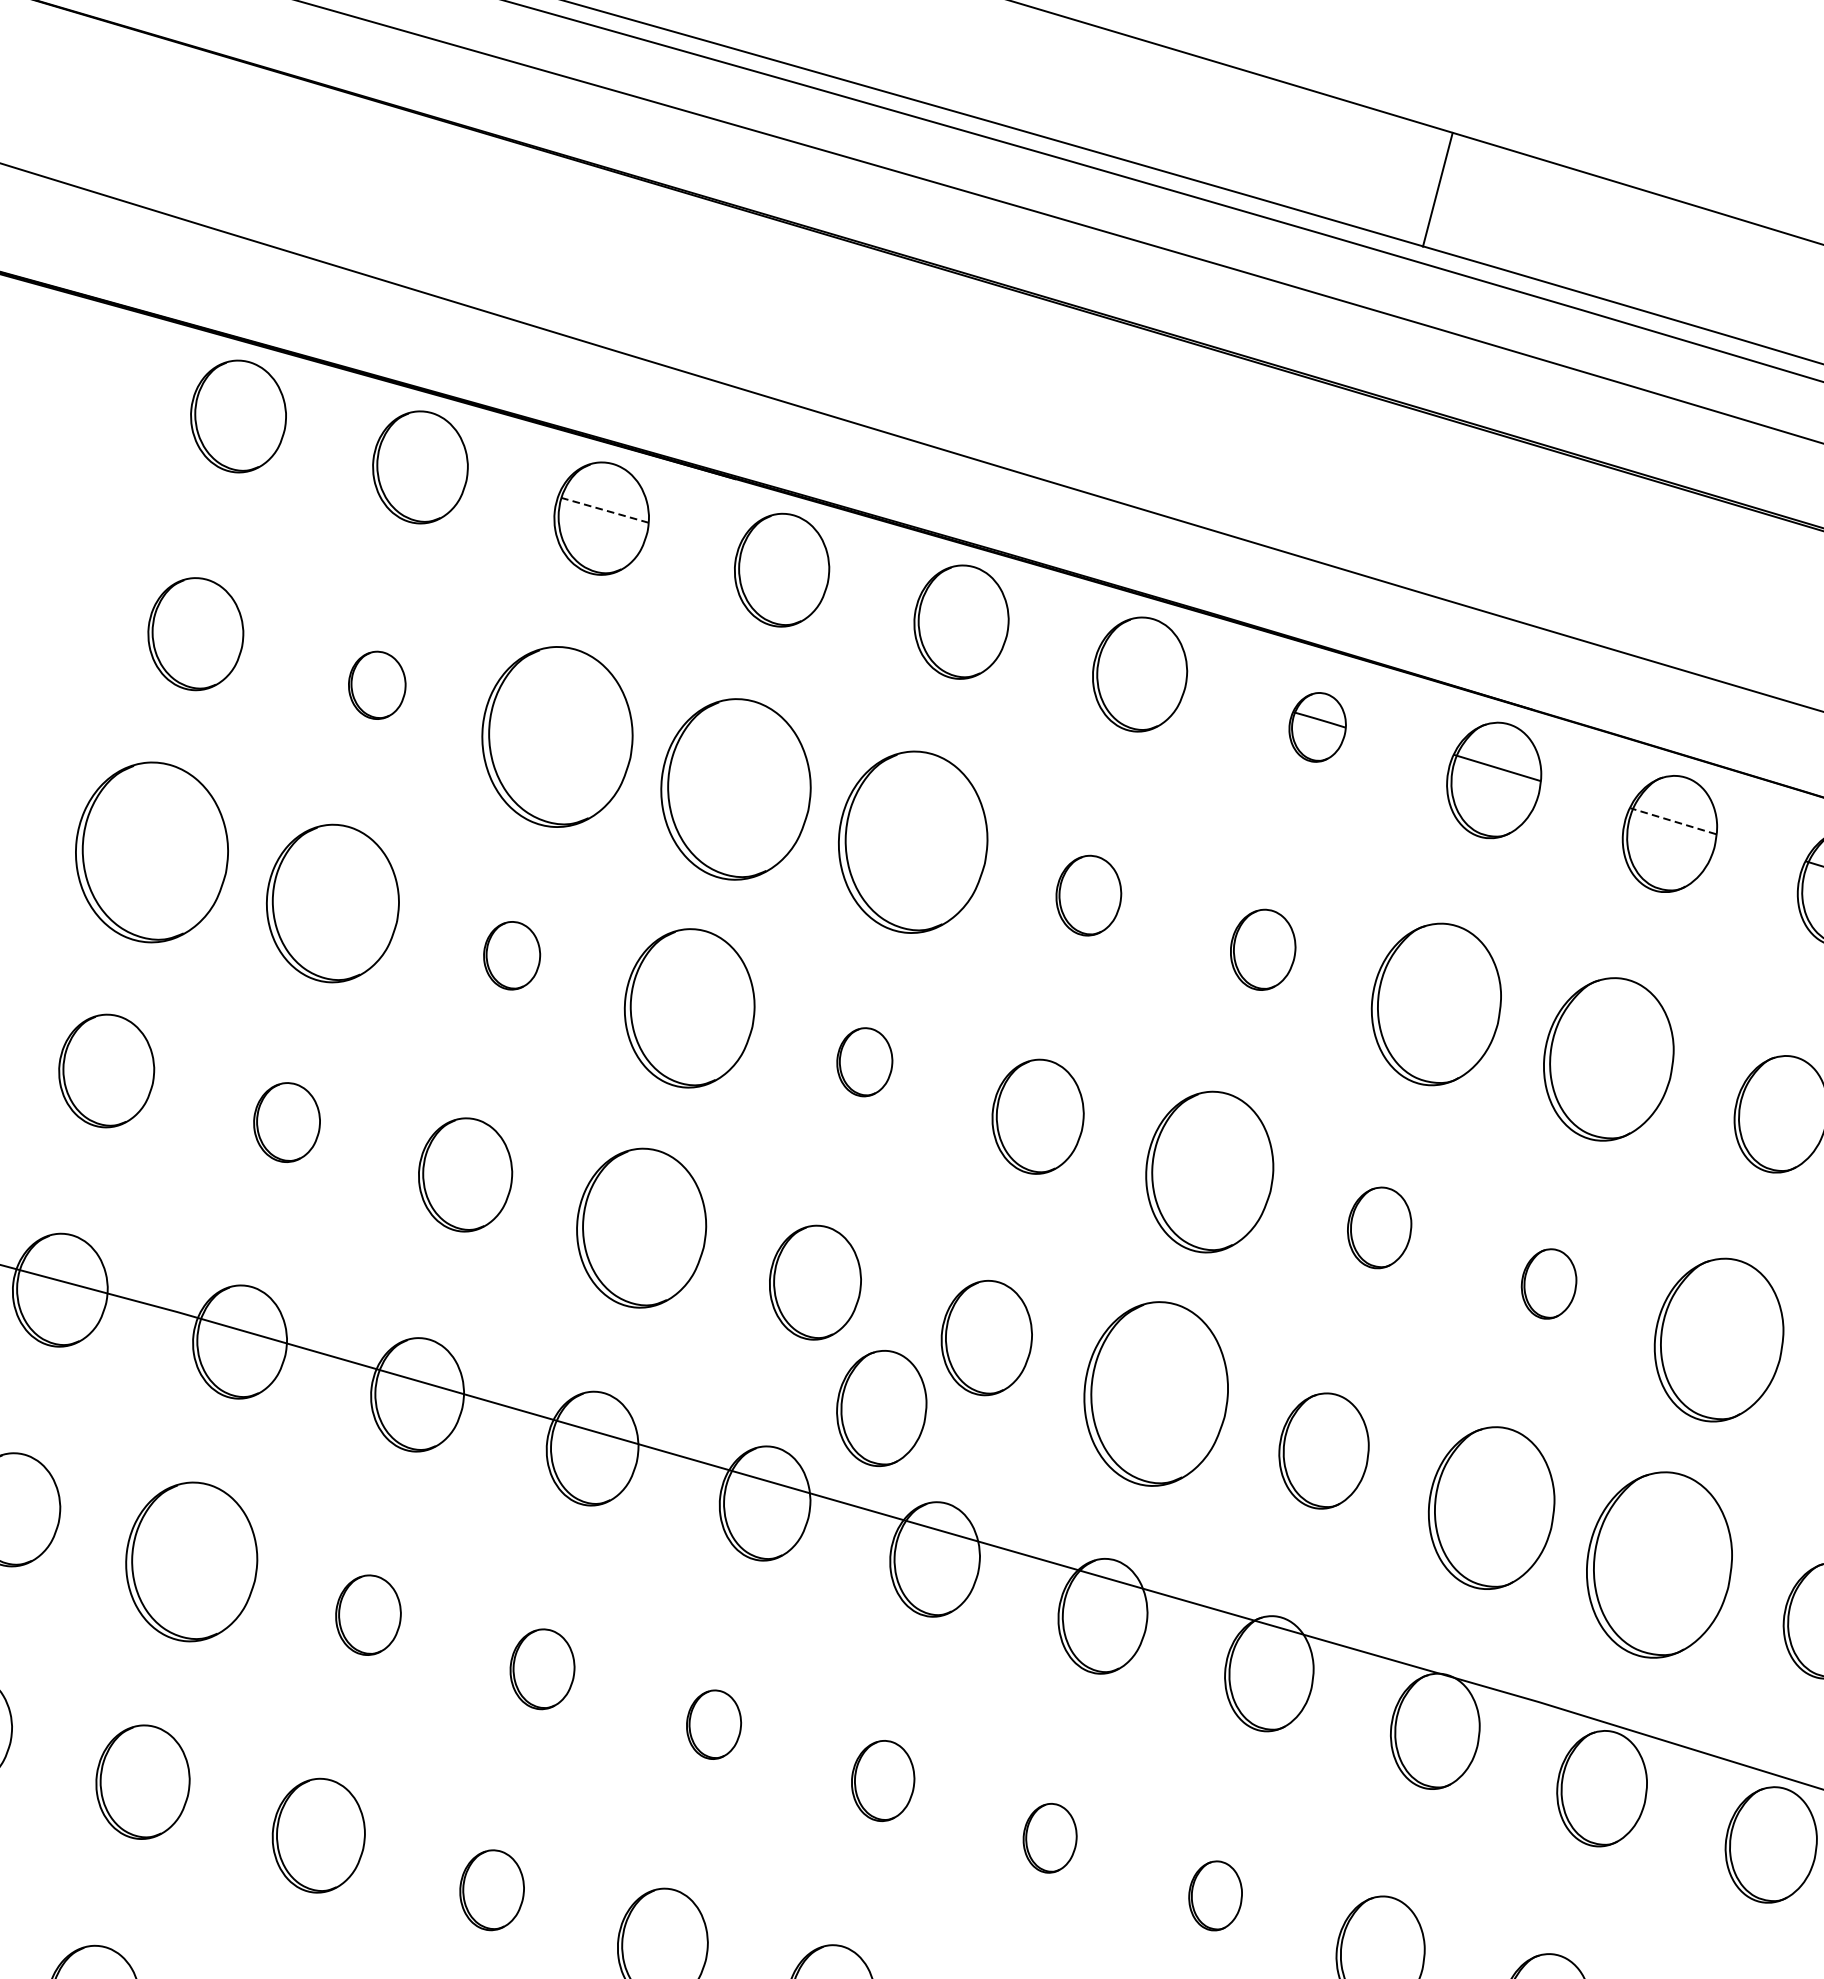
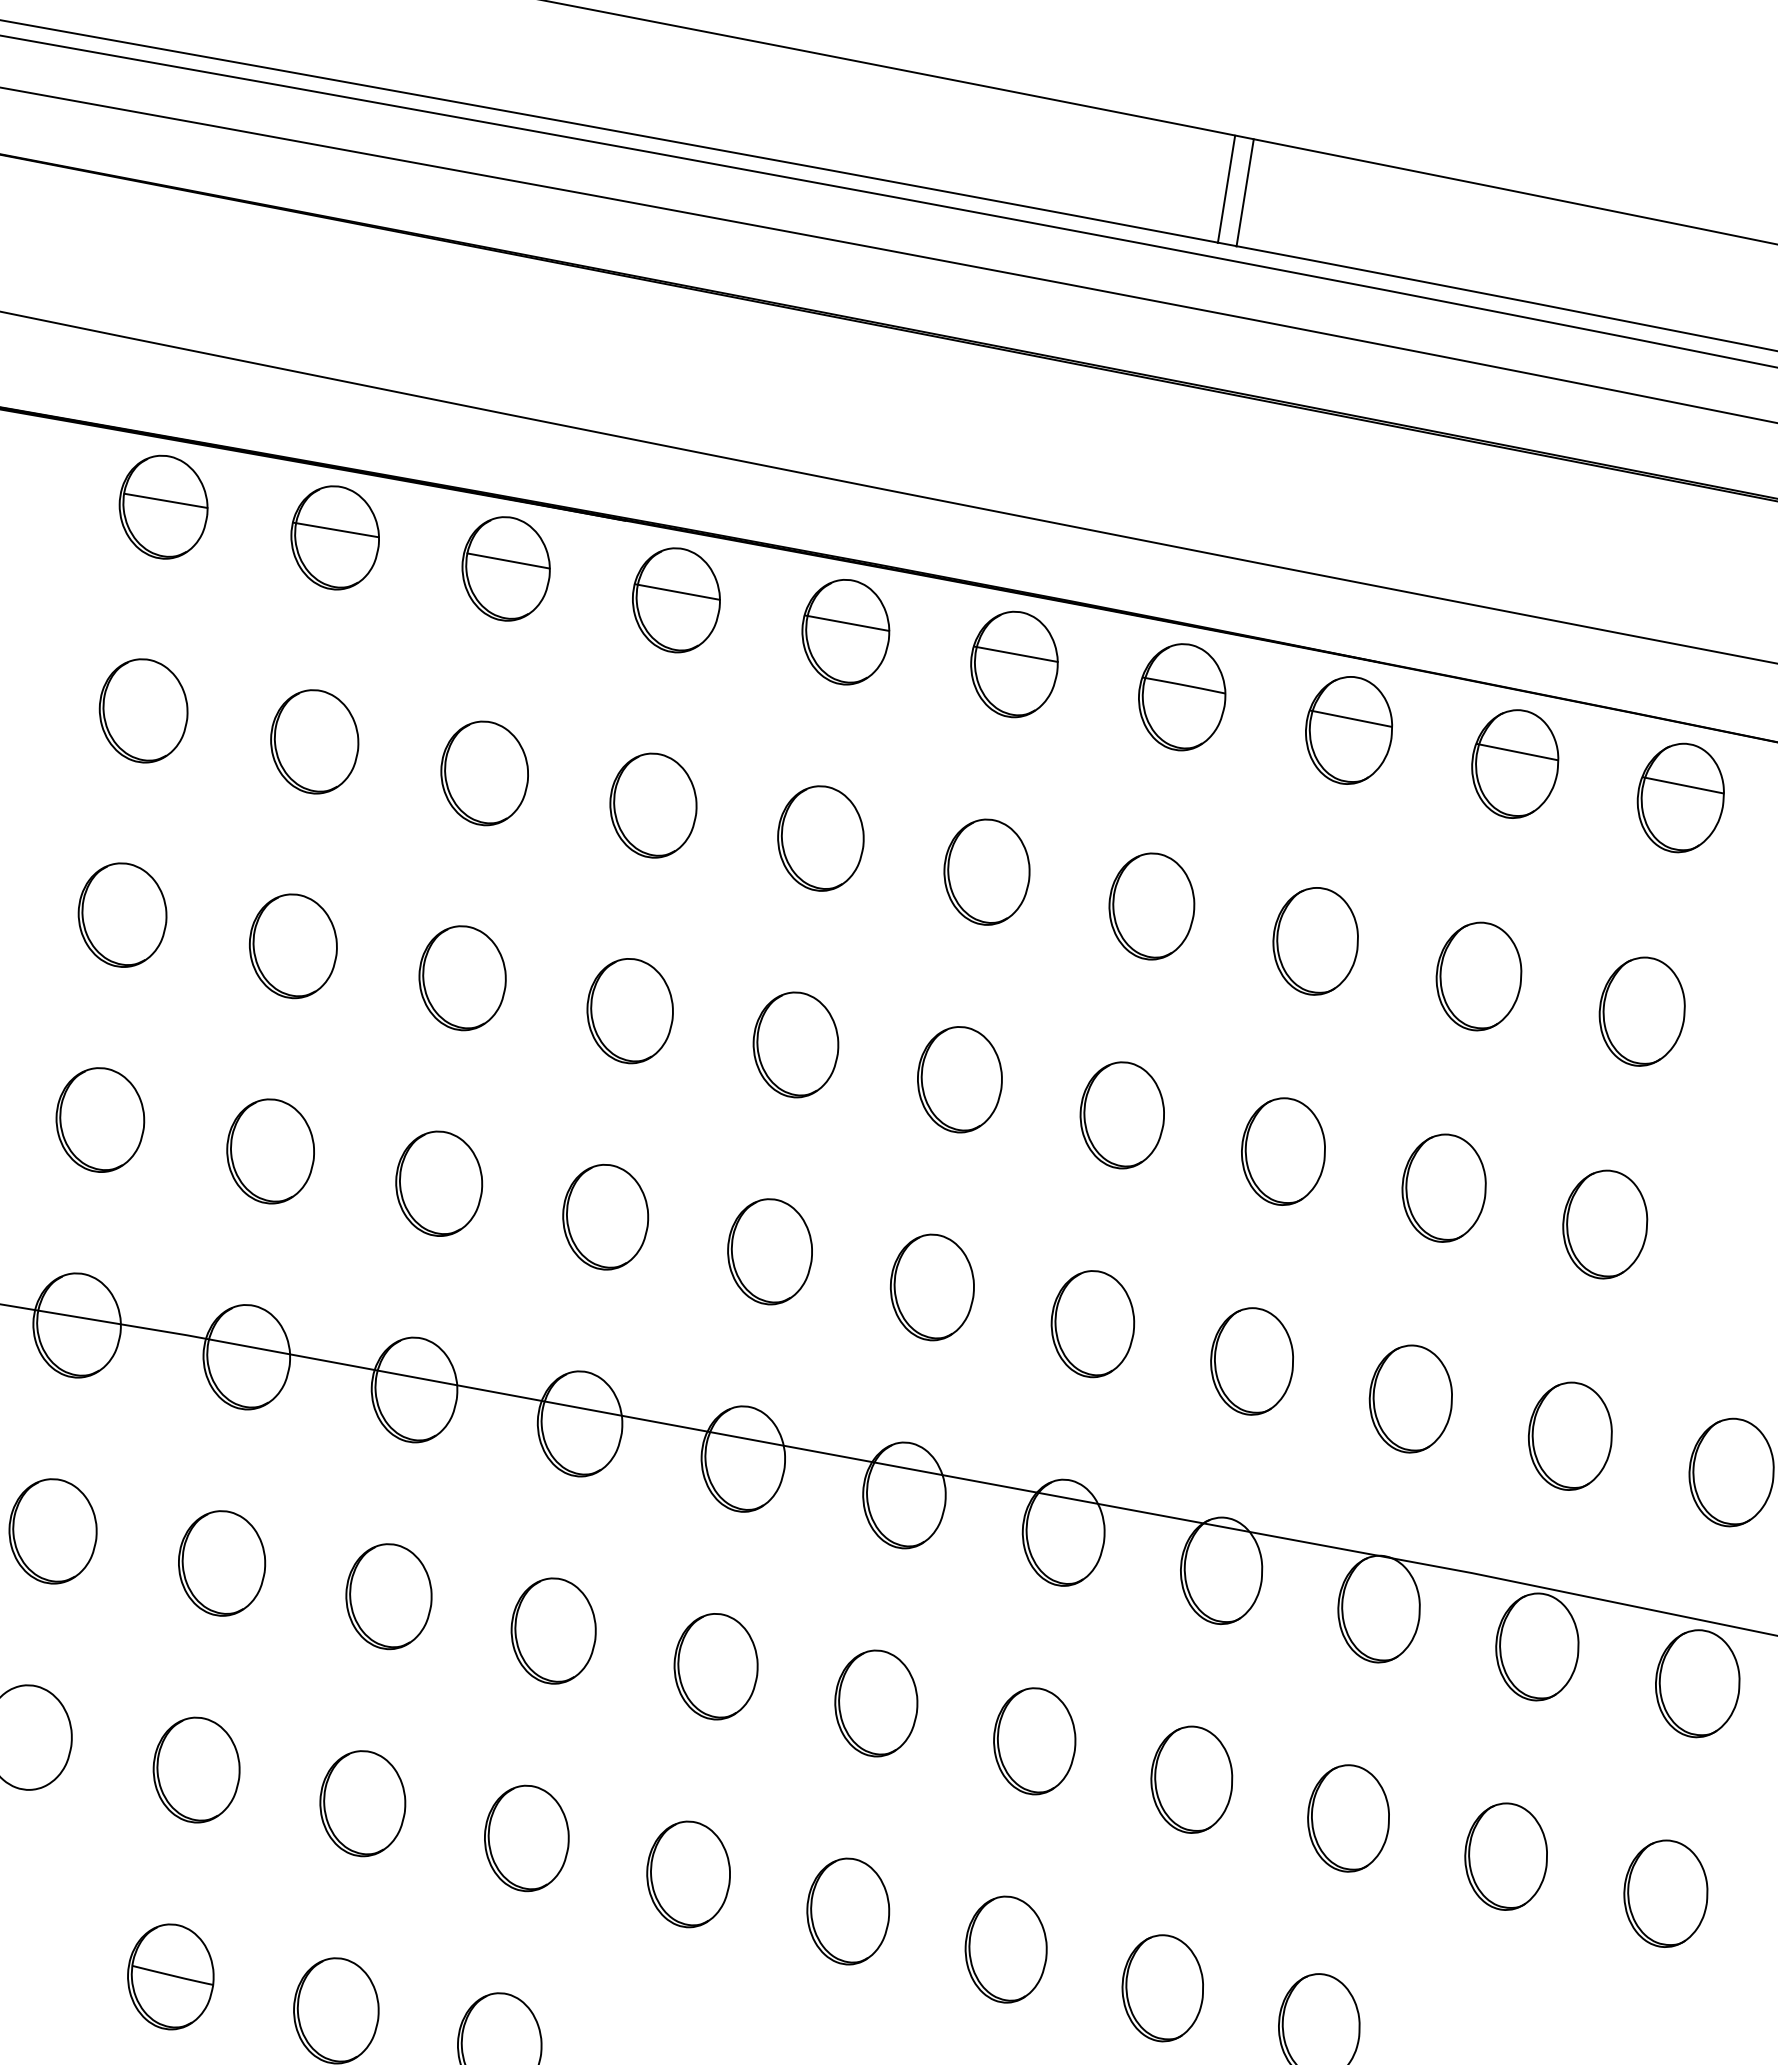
line: (1418, 183) -> (1226, 188), added
line: (241, 409) -> (165, 500), added
line: (421, 458) -> (335, 529), added
line: (605, 509) -> (508, 560), dashed -> solid
line: (784, 560) -> (677, 591), added
line: (963, 611) -> (846, 622), added
line: (1142, 662) -> (1015, 653), added
part: (376, 684) -> (314, 741), size x1.67
part: (1317, 727) -> (1182, 697), size x1.67
part: (556, 737) -> (484, 773), size x0.62
part: (735, 789) -> (653, 805), size x0.62
line: (1672, 820) -> (1516, 751), dashed -> solid
part: (912, 842) -> (820, 838), size x0.62
part: (151, 851) -> (122, 914), size x0.62
part: (1088, 894) -> (986, 871), size x1.43
part: (332, 903) -> (293, 946), size x0.71
part: (1262, 949) -> (1151, 906), size x1.43
part: (511, 955) -> (462, 978), size x1.67
part: (1435, 1004) -> (1315, 941), size x0.71
part: (688, 1008) -> (629, 1011), size x0.71
part: (1608, 1059) -> (1478, 976), size x0.71
part: (864, 1061) -> (795, 1044), size x1.67
part: (286, 1122) -> (270, 1151), size x1.43
part: (1208, 1172) -> (1121, 1115), size x0.71
part: (1379, 1227) -> (1283, 1151), size x1.43
part: (641, 1228) -> (605, 1217), size x0.71
part: (1548, 1283) -> (1443, 1187), size x1.67
part: (1719, 1340) -> (1605, 1224), size x0.71
part: (1155, 1394) -> (1092, 1324), size x0.62
part: (881, 1408) -> (841, 1361), removed
part: (1490, 1507) -> (1410, 1398), size x0.71
part: (192, 1562) -> (222, 1563), size x0.71
part: (1659, 1563) -> (1570, 1435), size x0.62
part: (367, 1614) -> (388, 1596), size x1.43
part: (542, 1668) -> (553, 1630), size x1.43
part: (713, 1724) -> (715, 1666), size x1.67
part: (883, 1780) -> (876, 1703), size x1.43
part: (1049, 1838) -> (1034, 1741), size x1.67
part: (491, 1890) -> (526, 1838), size x1.43
part: (1215, 1895) -> (1191, 1779), size x1.67

